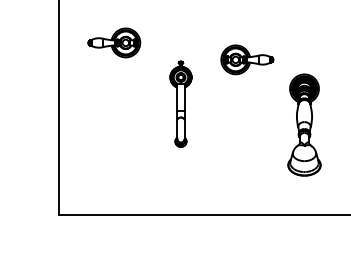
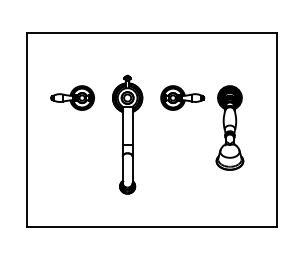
part: (114, 42) -> (72, 97), moved
part: (180, 103) -> (127, 134), size x1.67
part: (303, 124) -> (229, 127), moved

